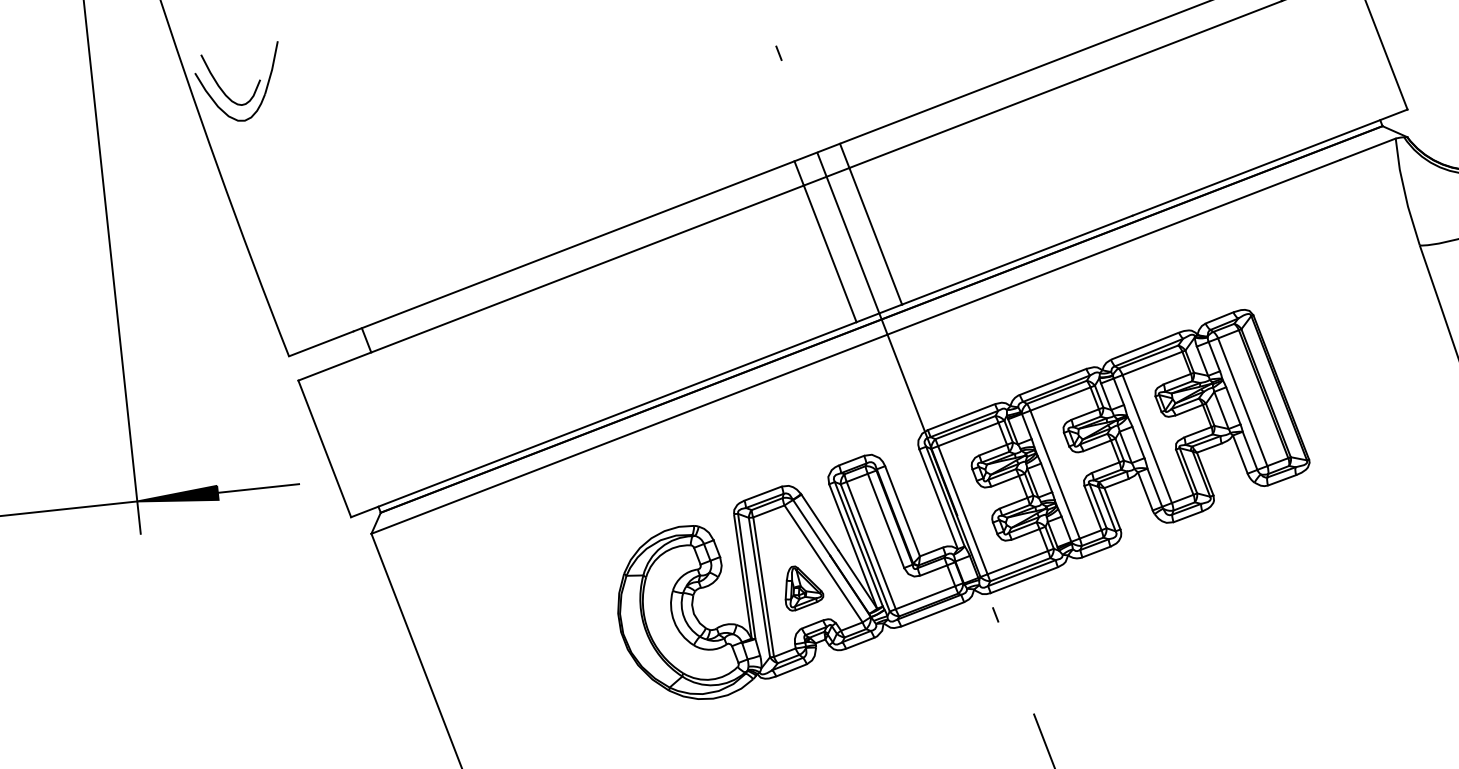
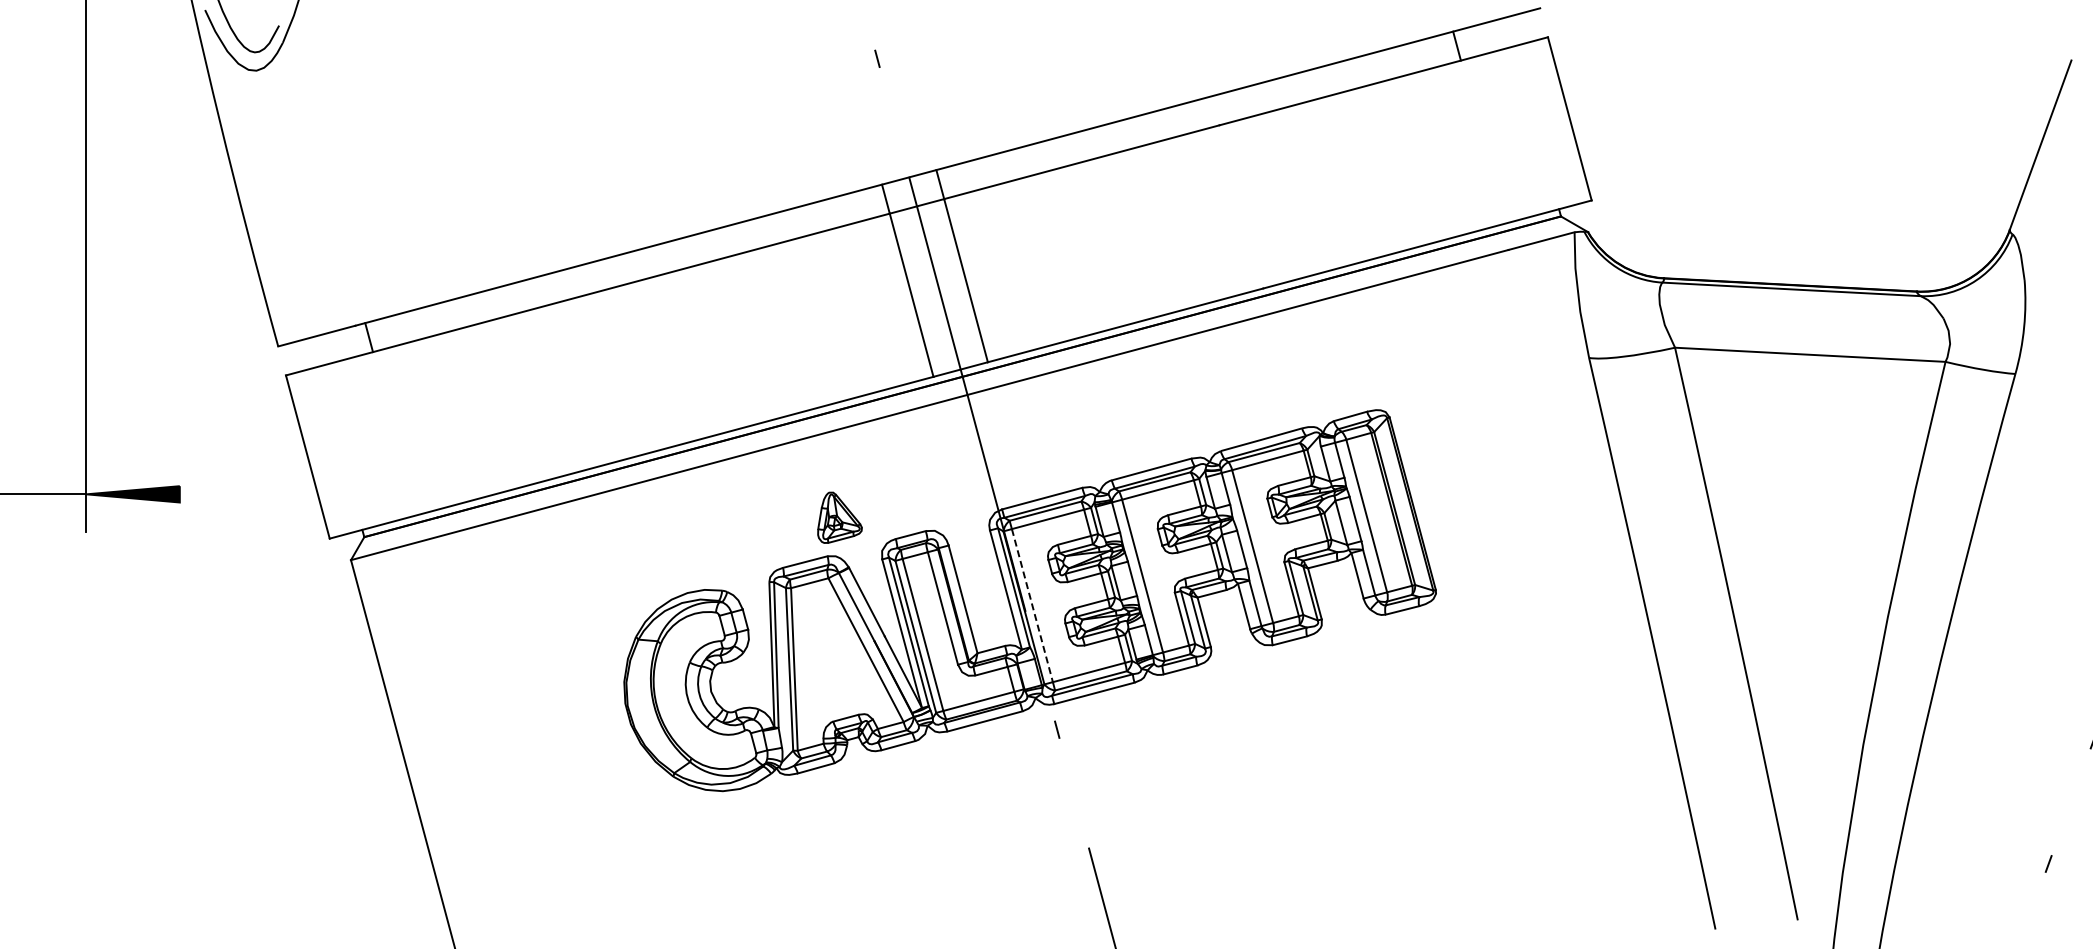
line: (258, 488) -> (226, 494), removed
line: (963, 510) -> (1032, 606), solid -> dashed
part: (802, 587) -> (839, 517), moved

